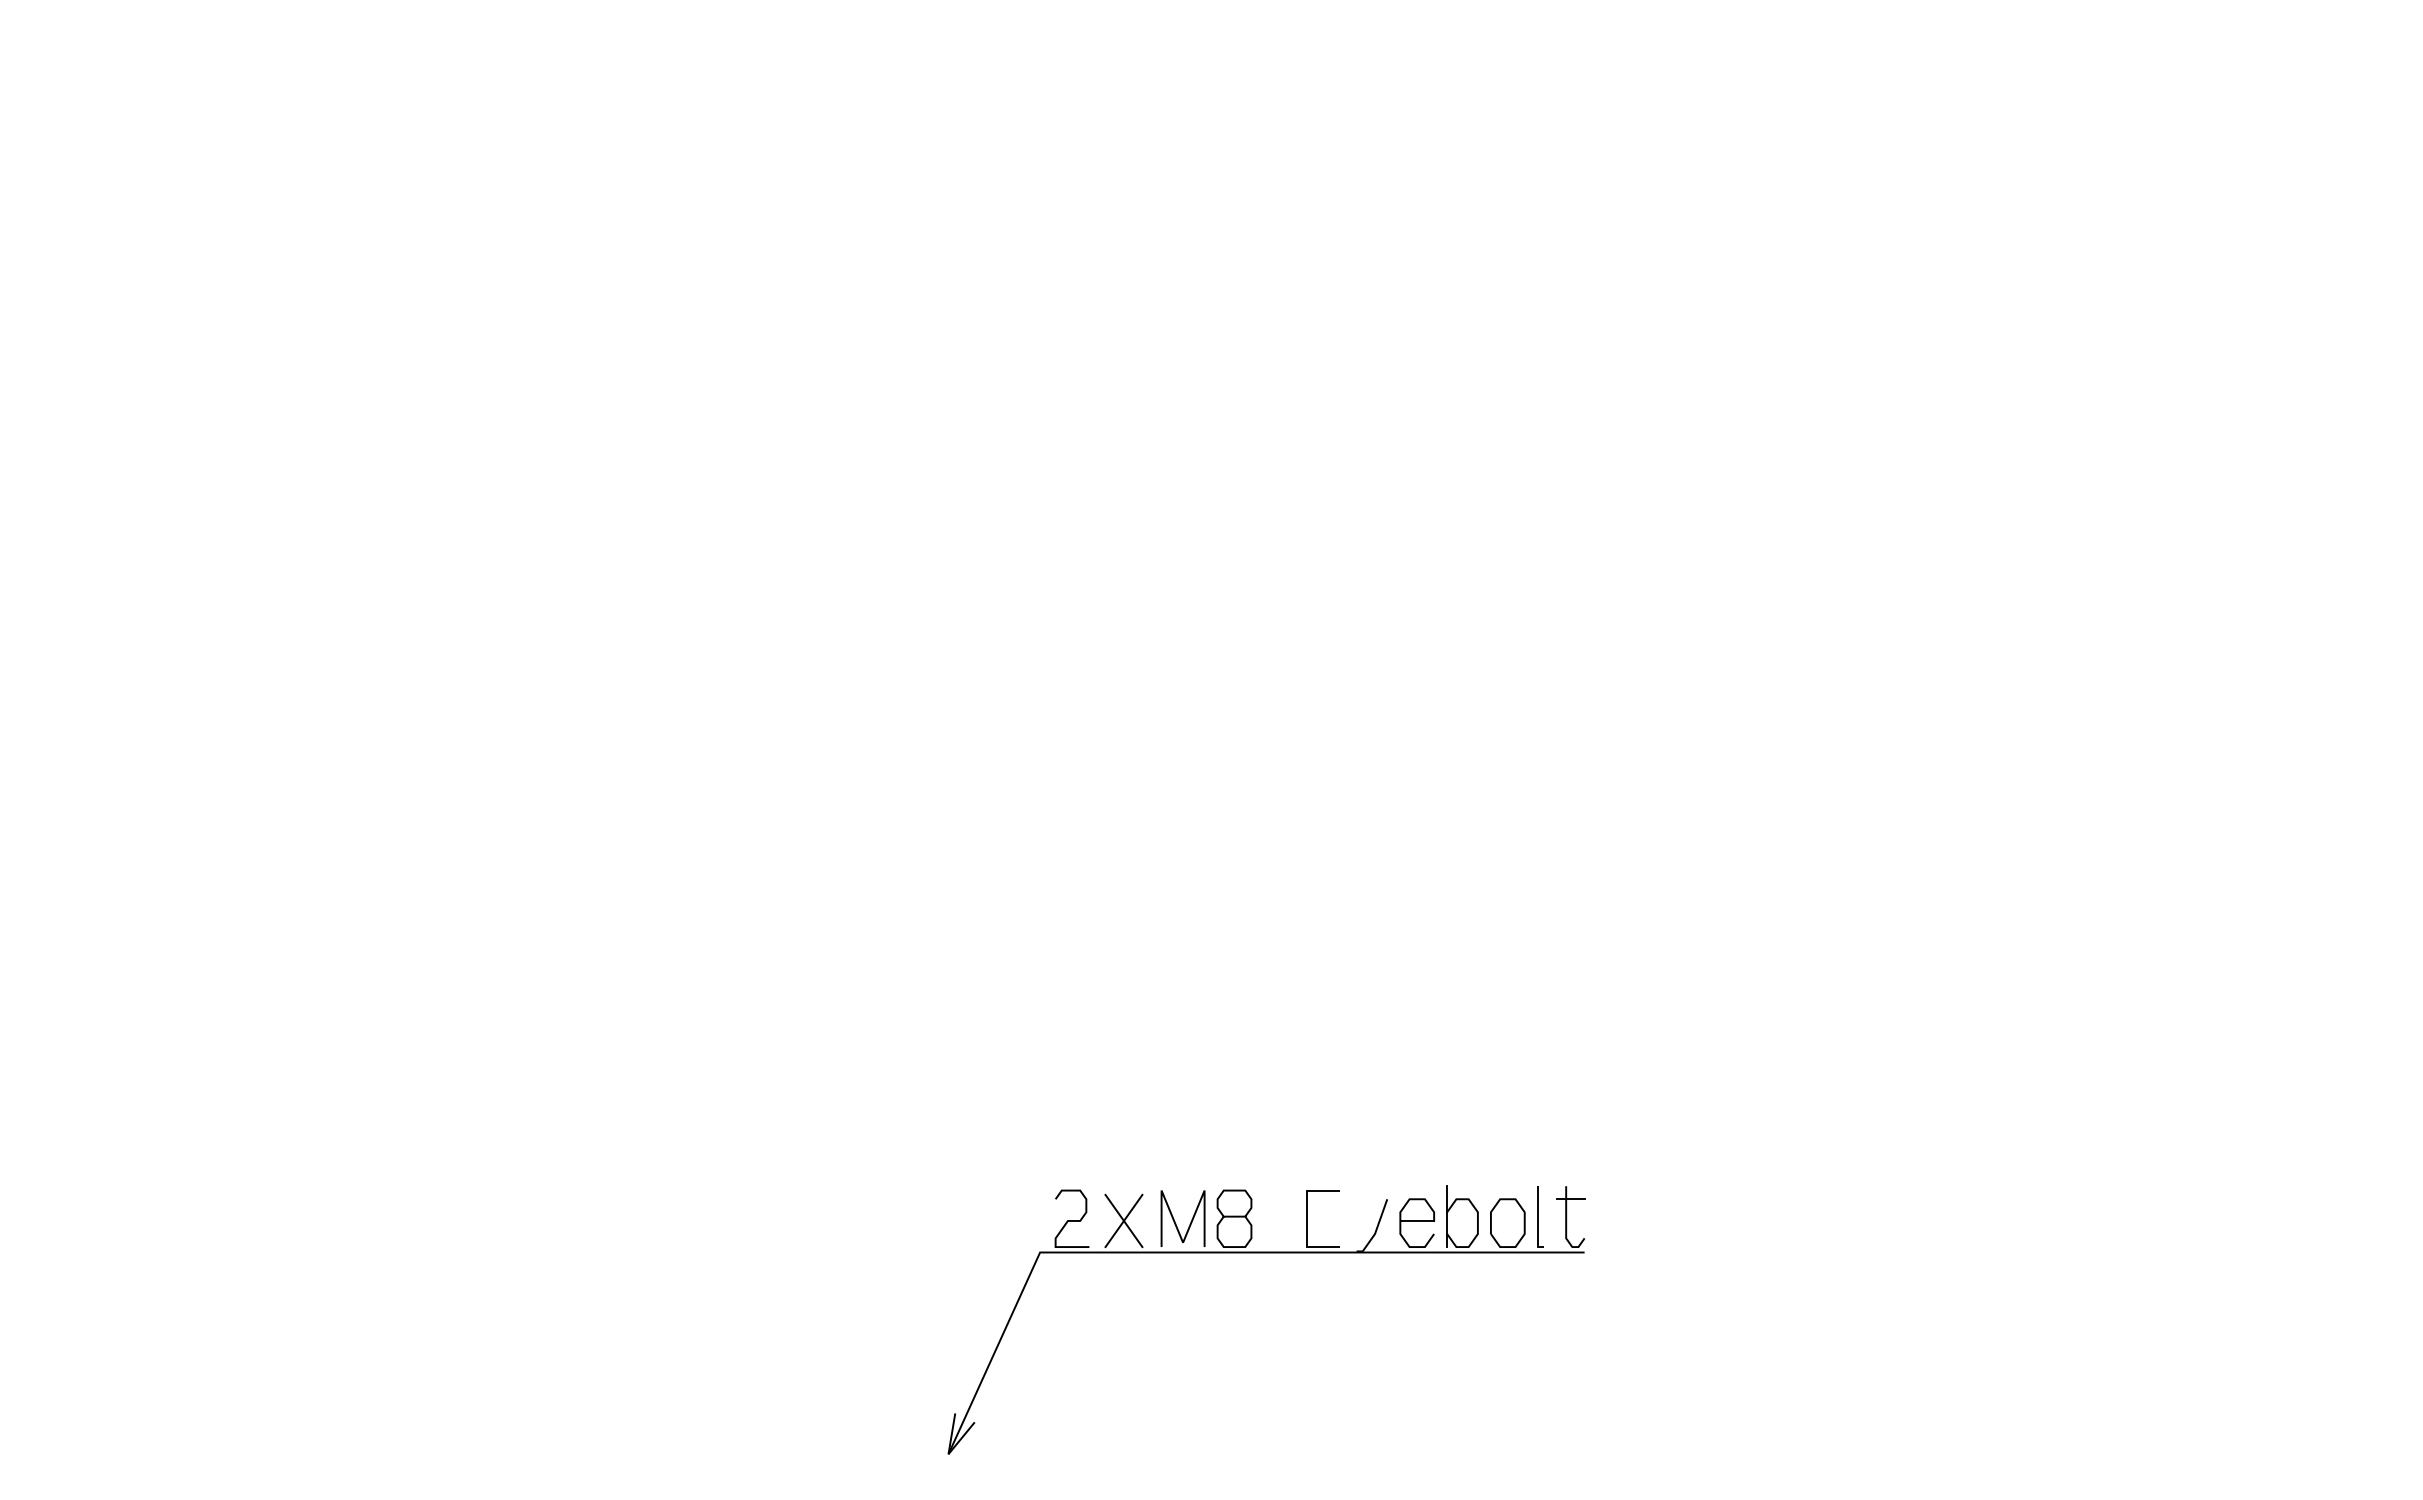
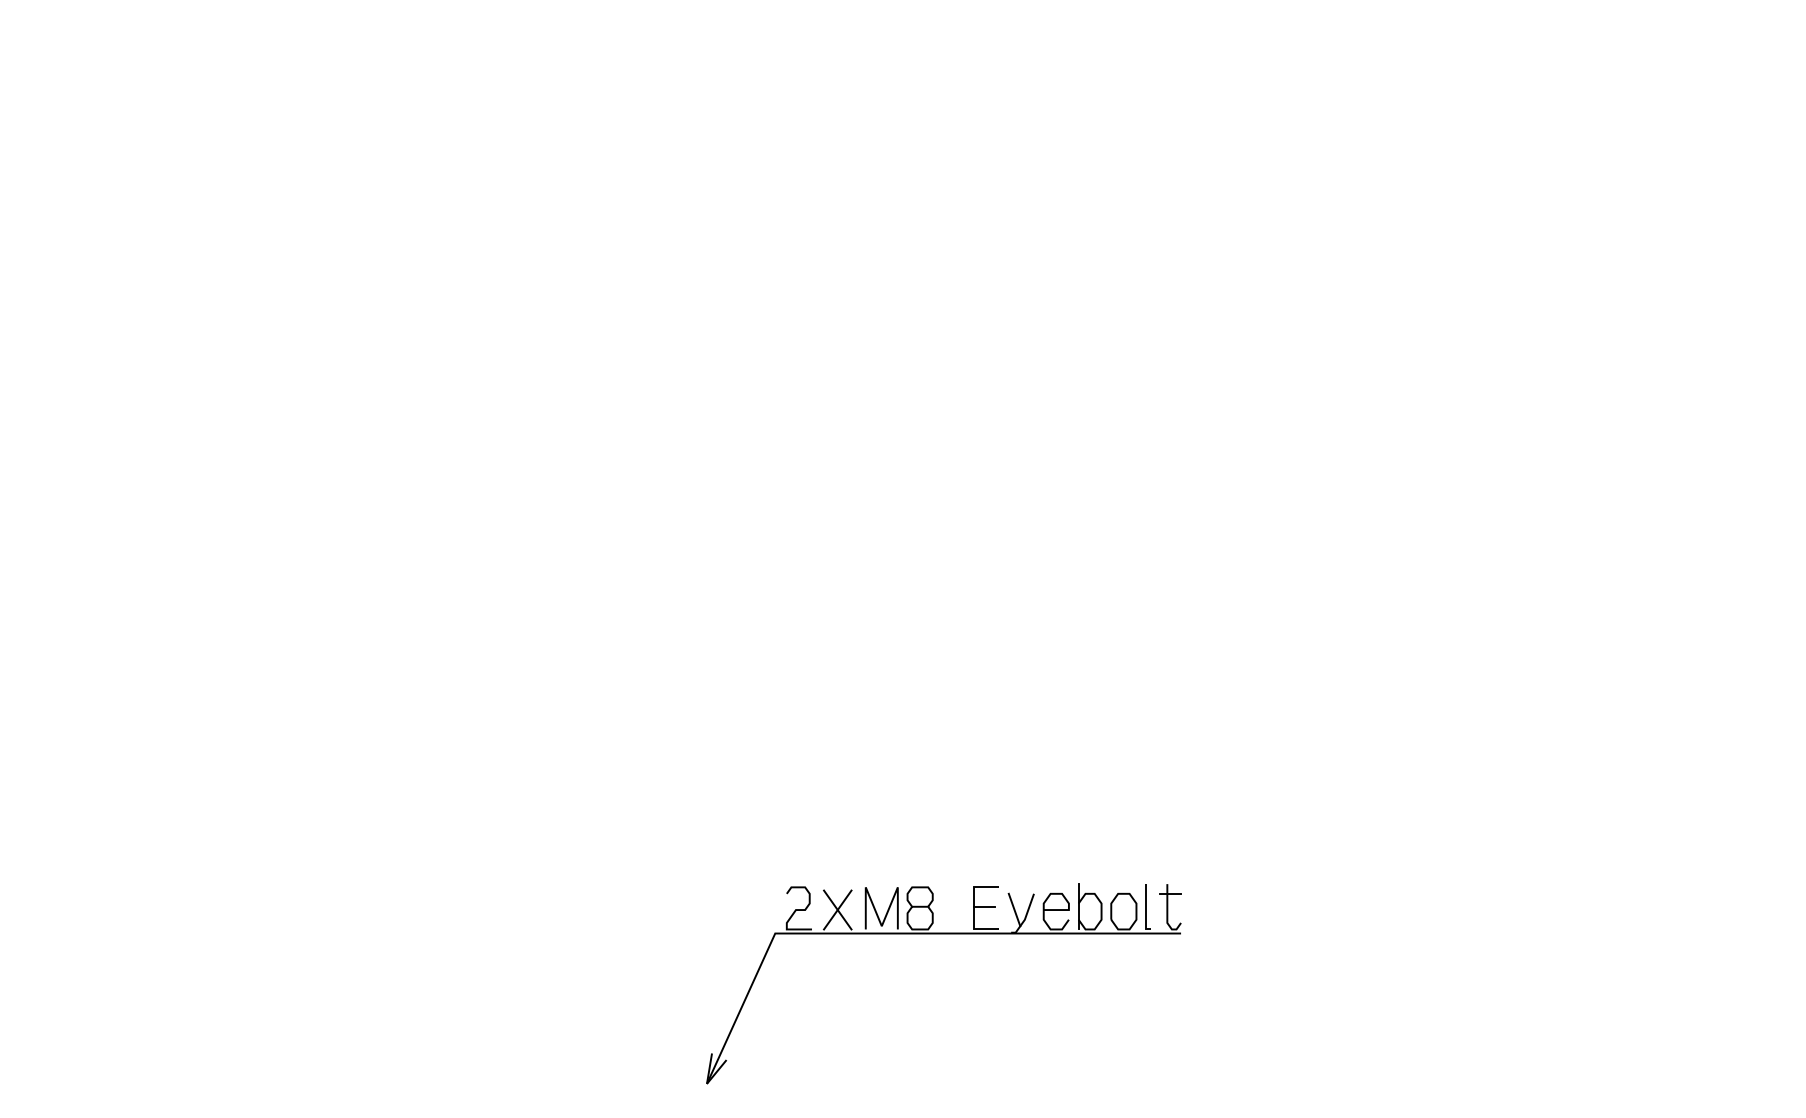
line: (1320, 1216) -> (984, 906), added
line: (1360, 1220) -> (1014, 909), added

